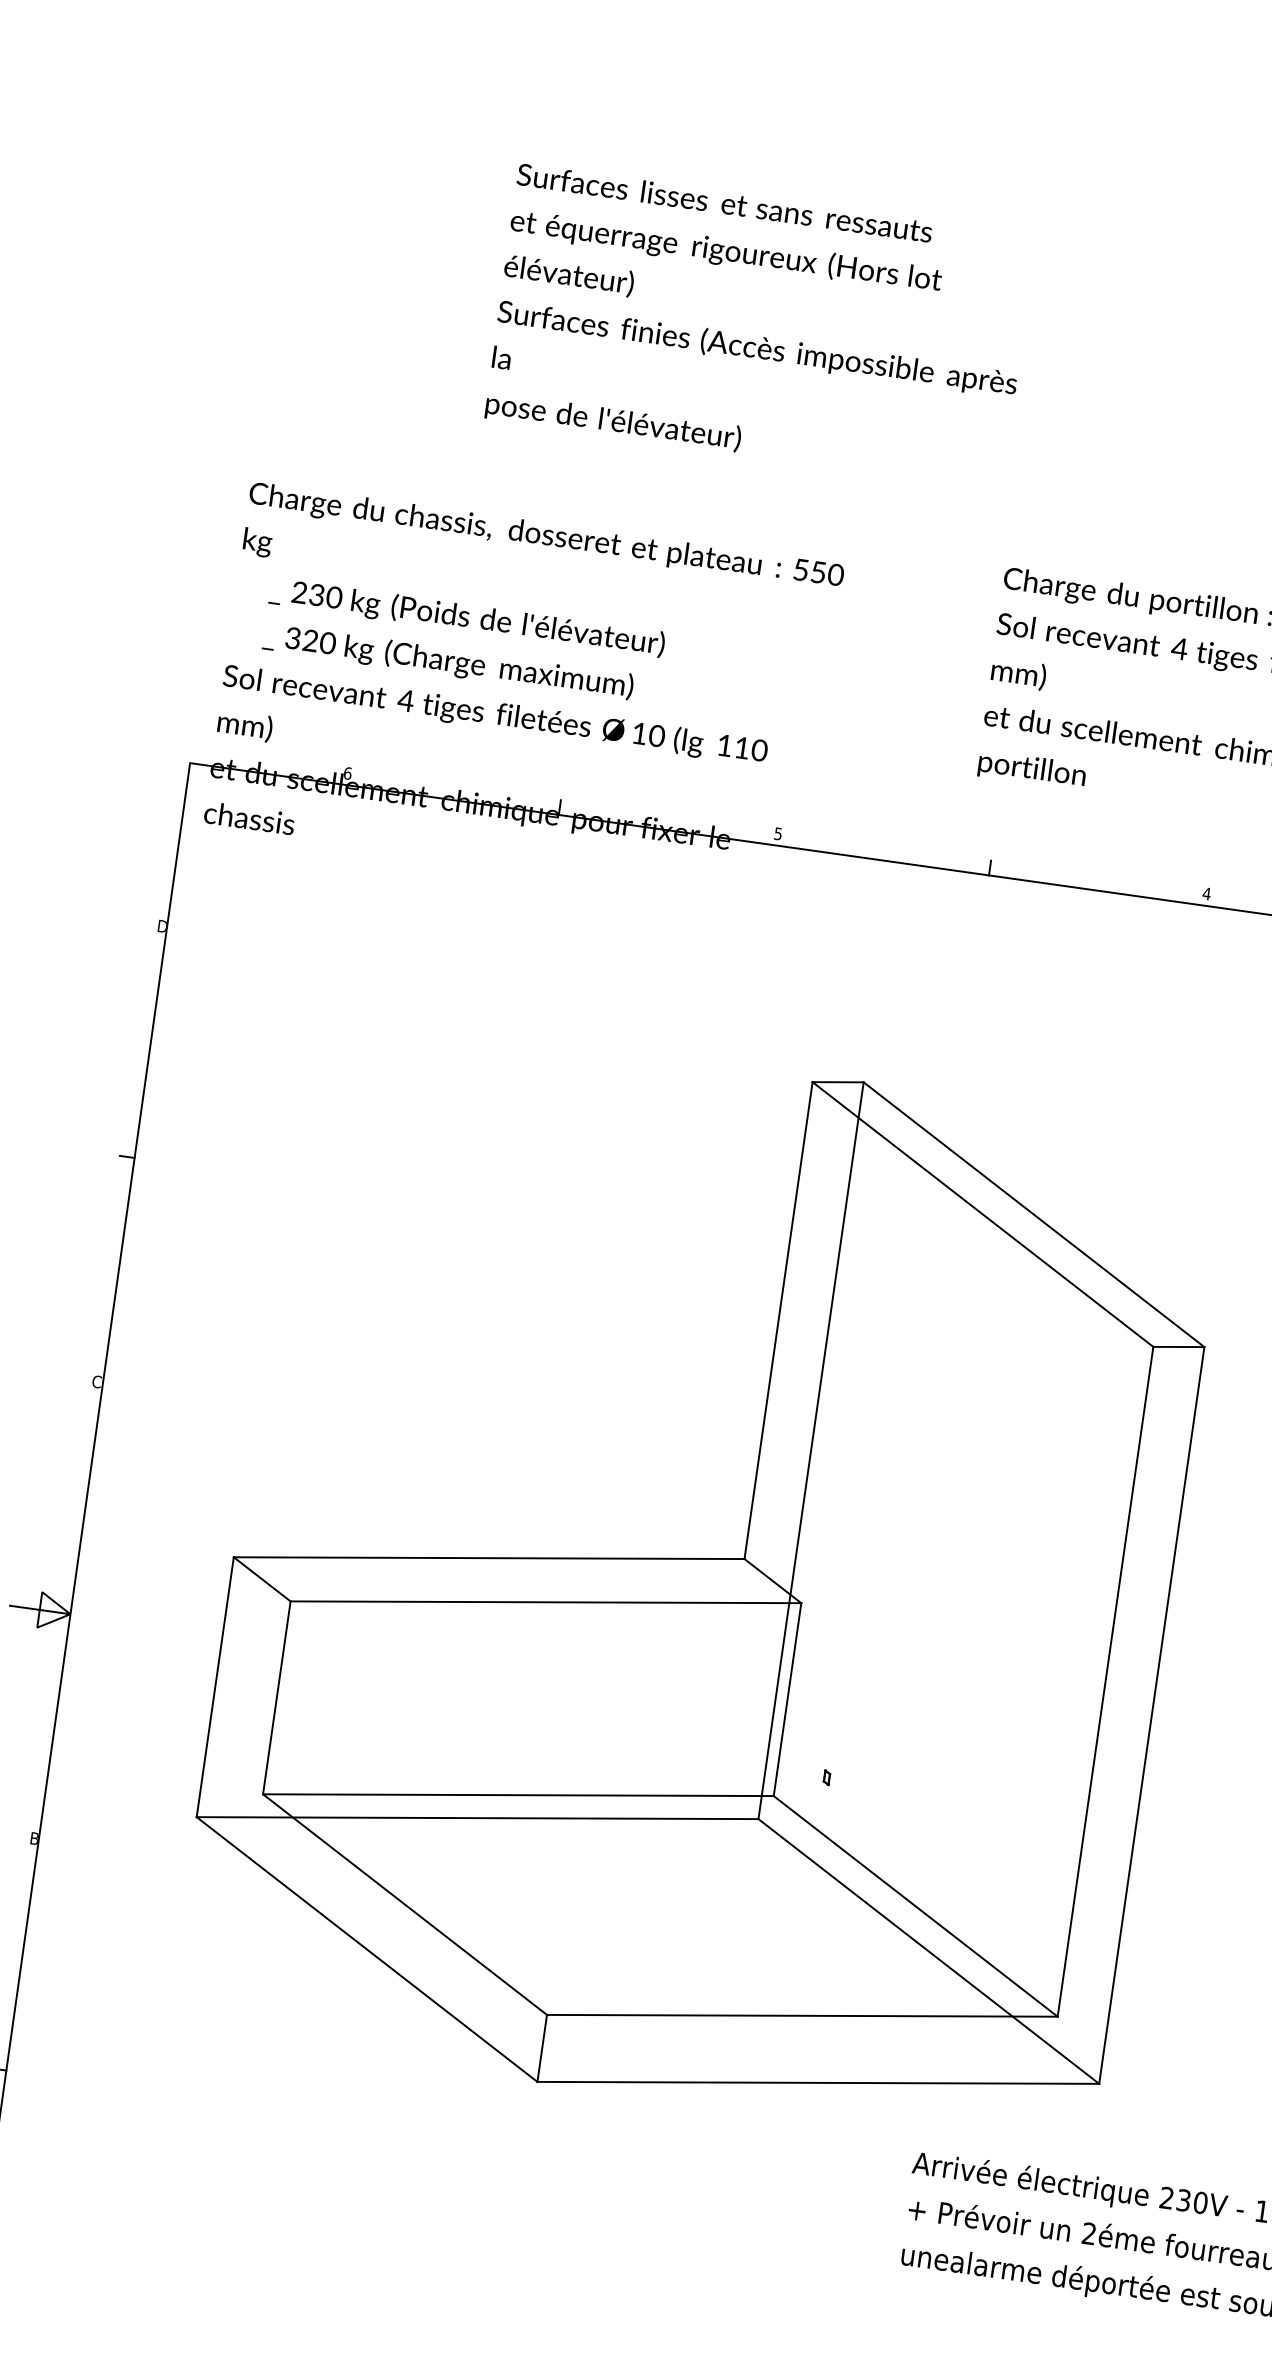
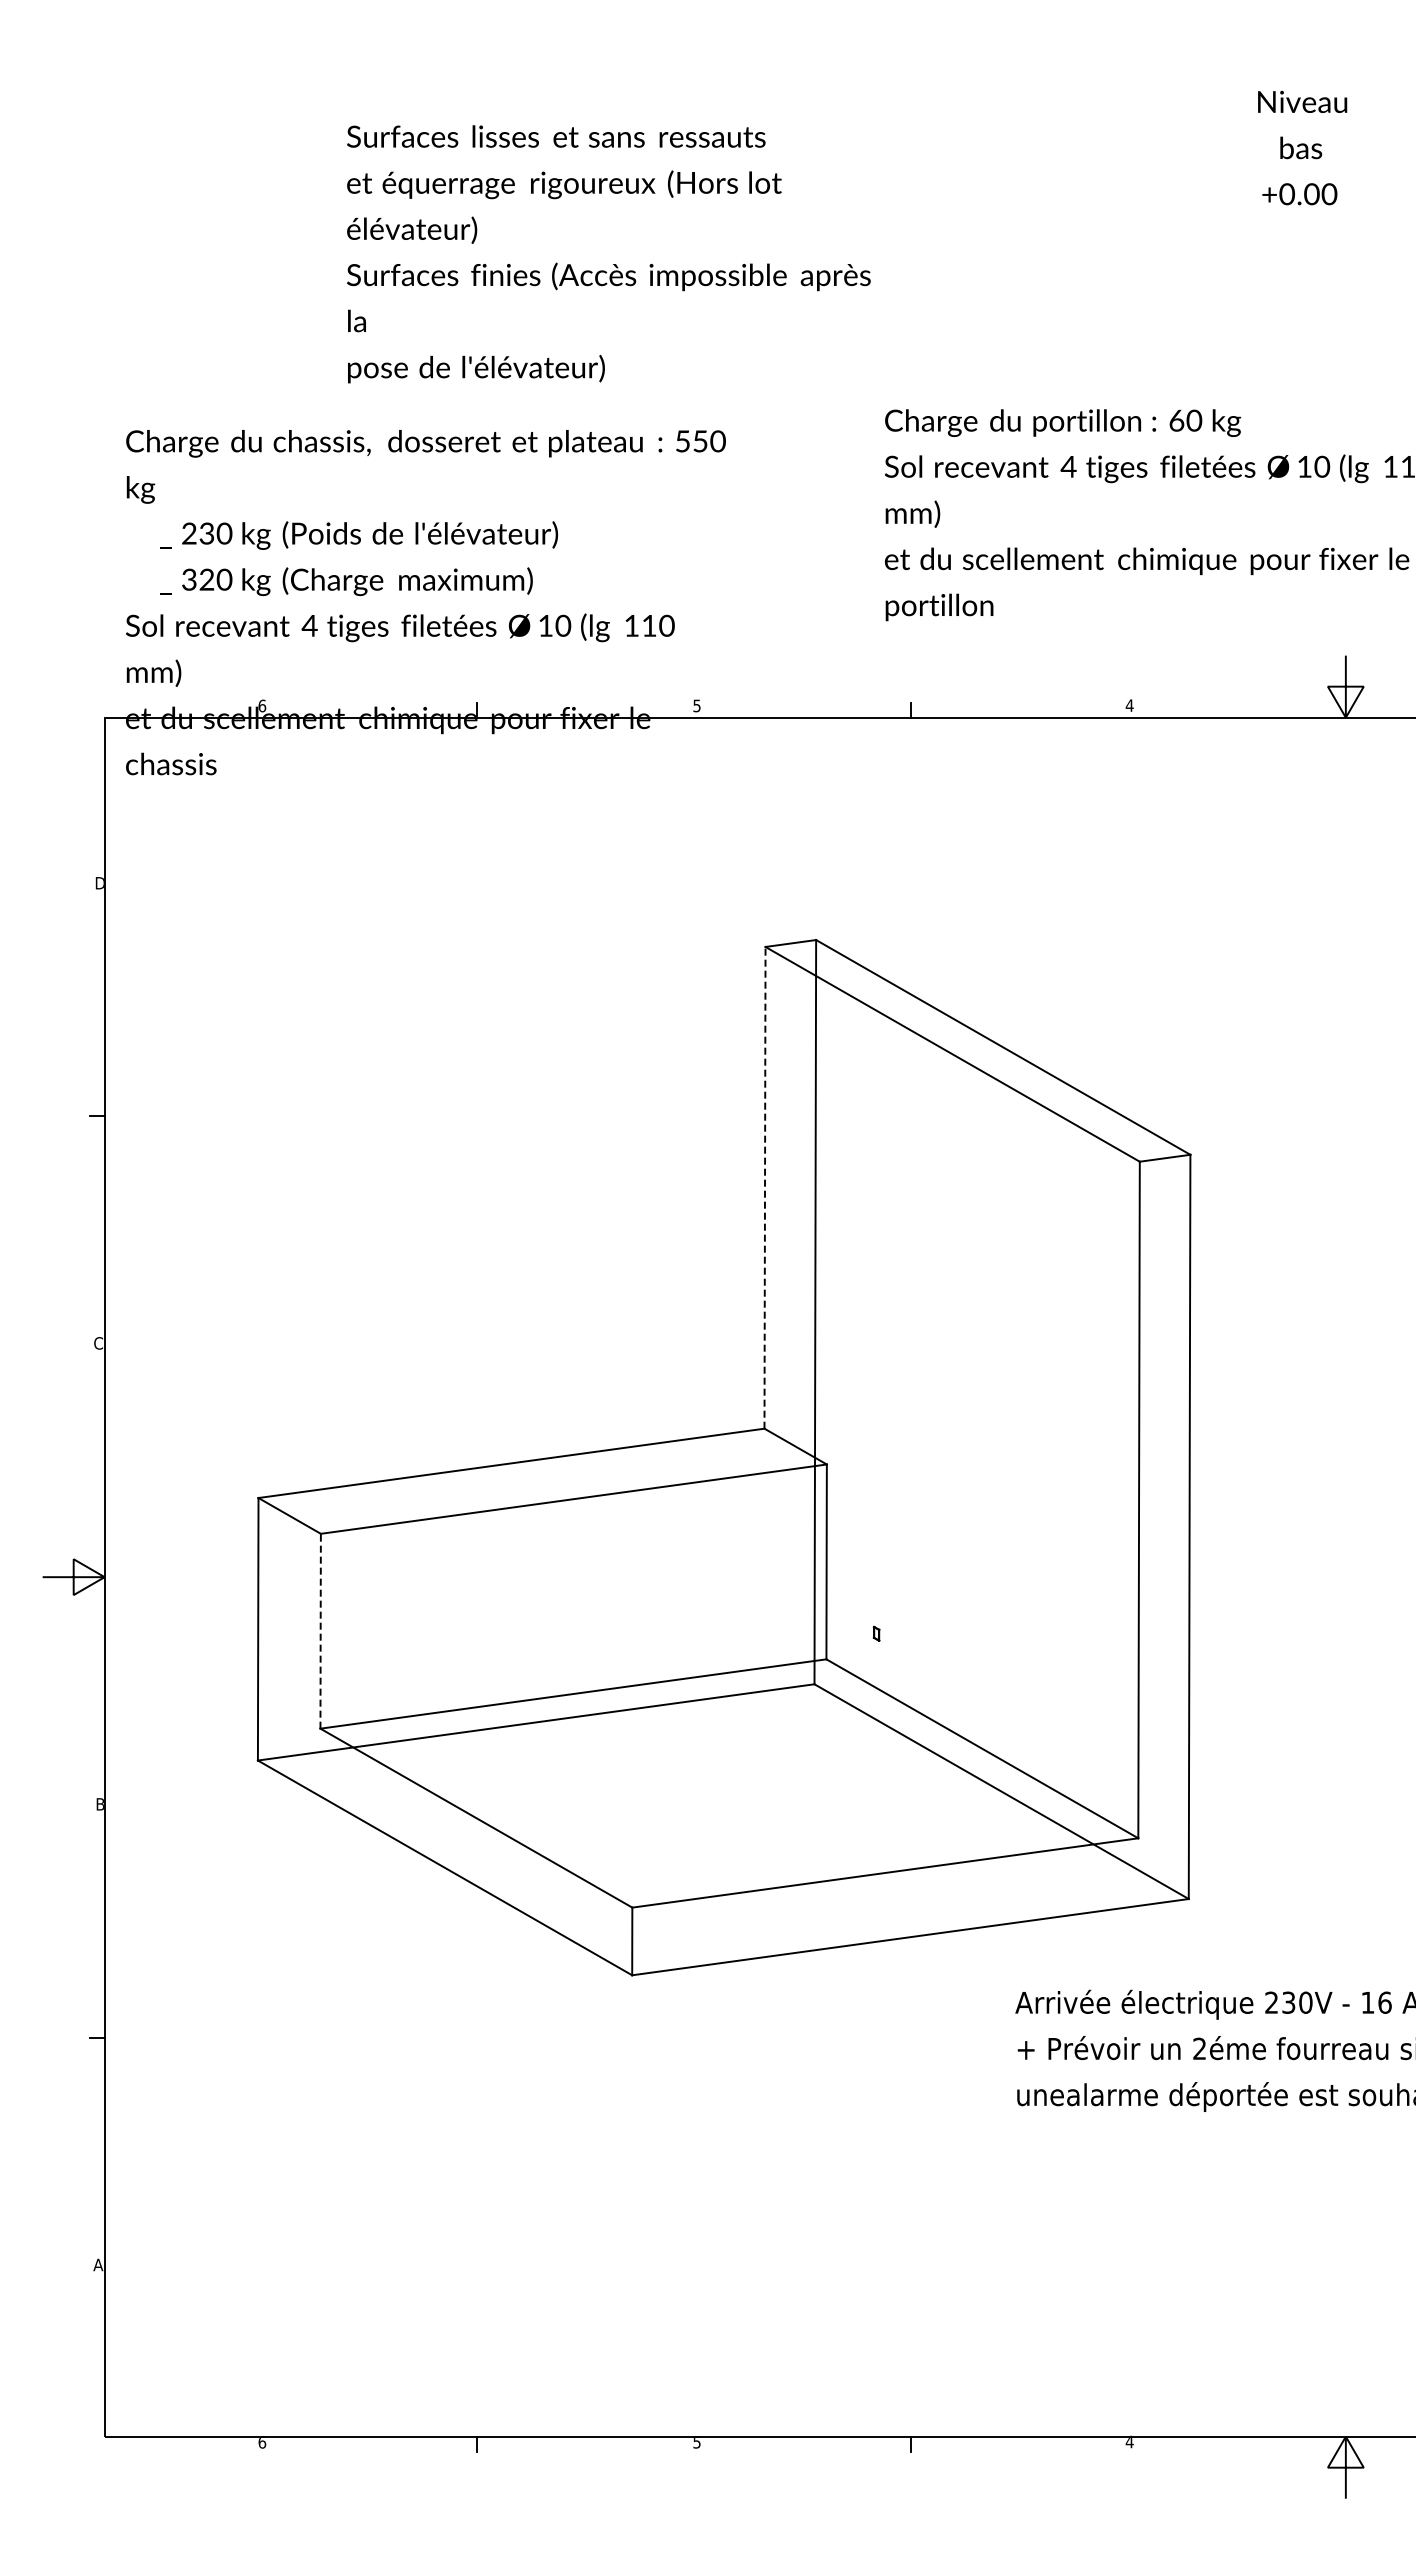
text: (760, 327) -> (608, 254), moved
line: (779, 1320) -> (765, 1187), solid -> dashed
line: (276, 1697) -> (320, 1630), solid -> dashed

